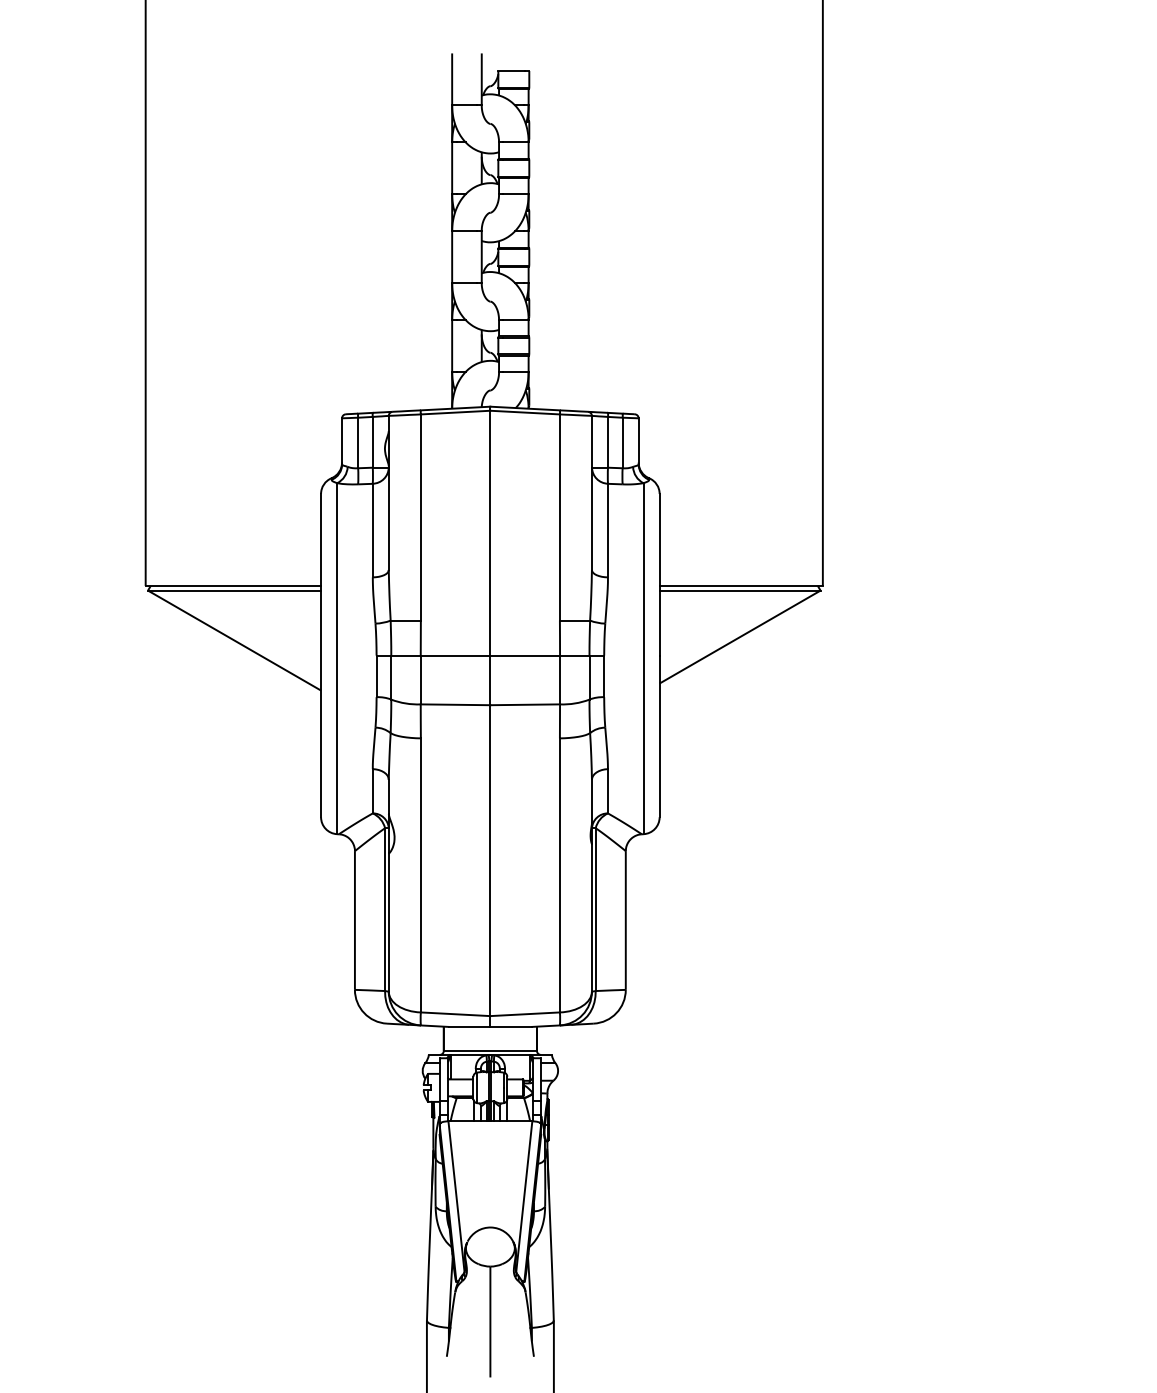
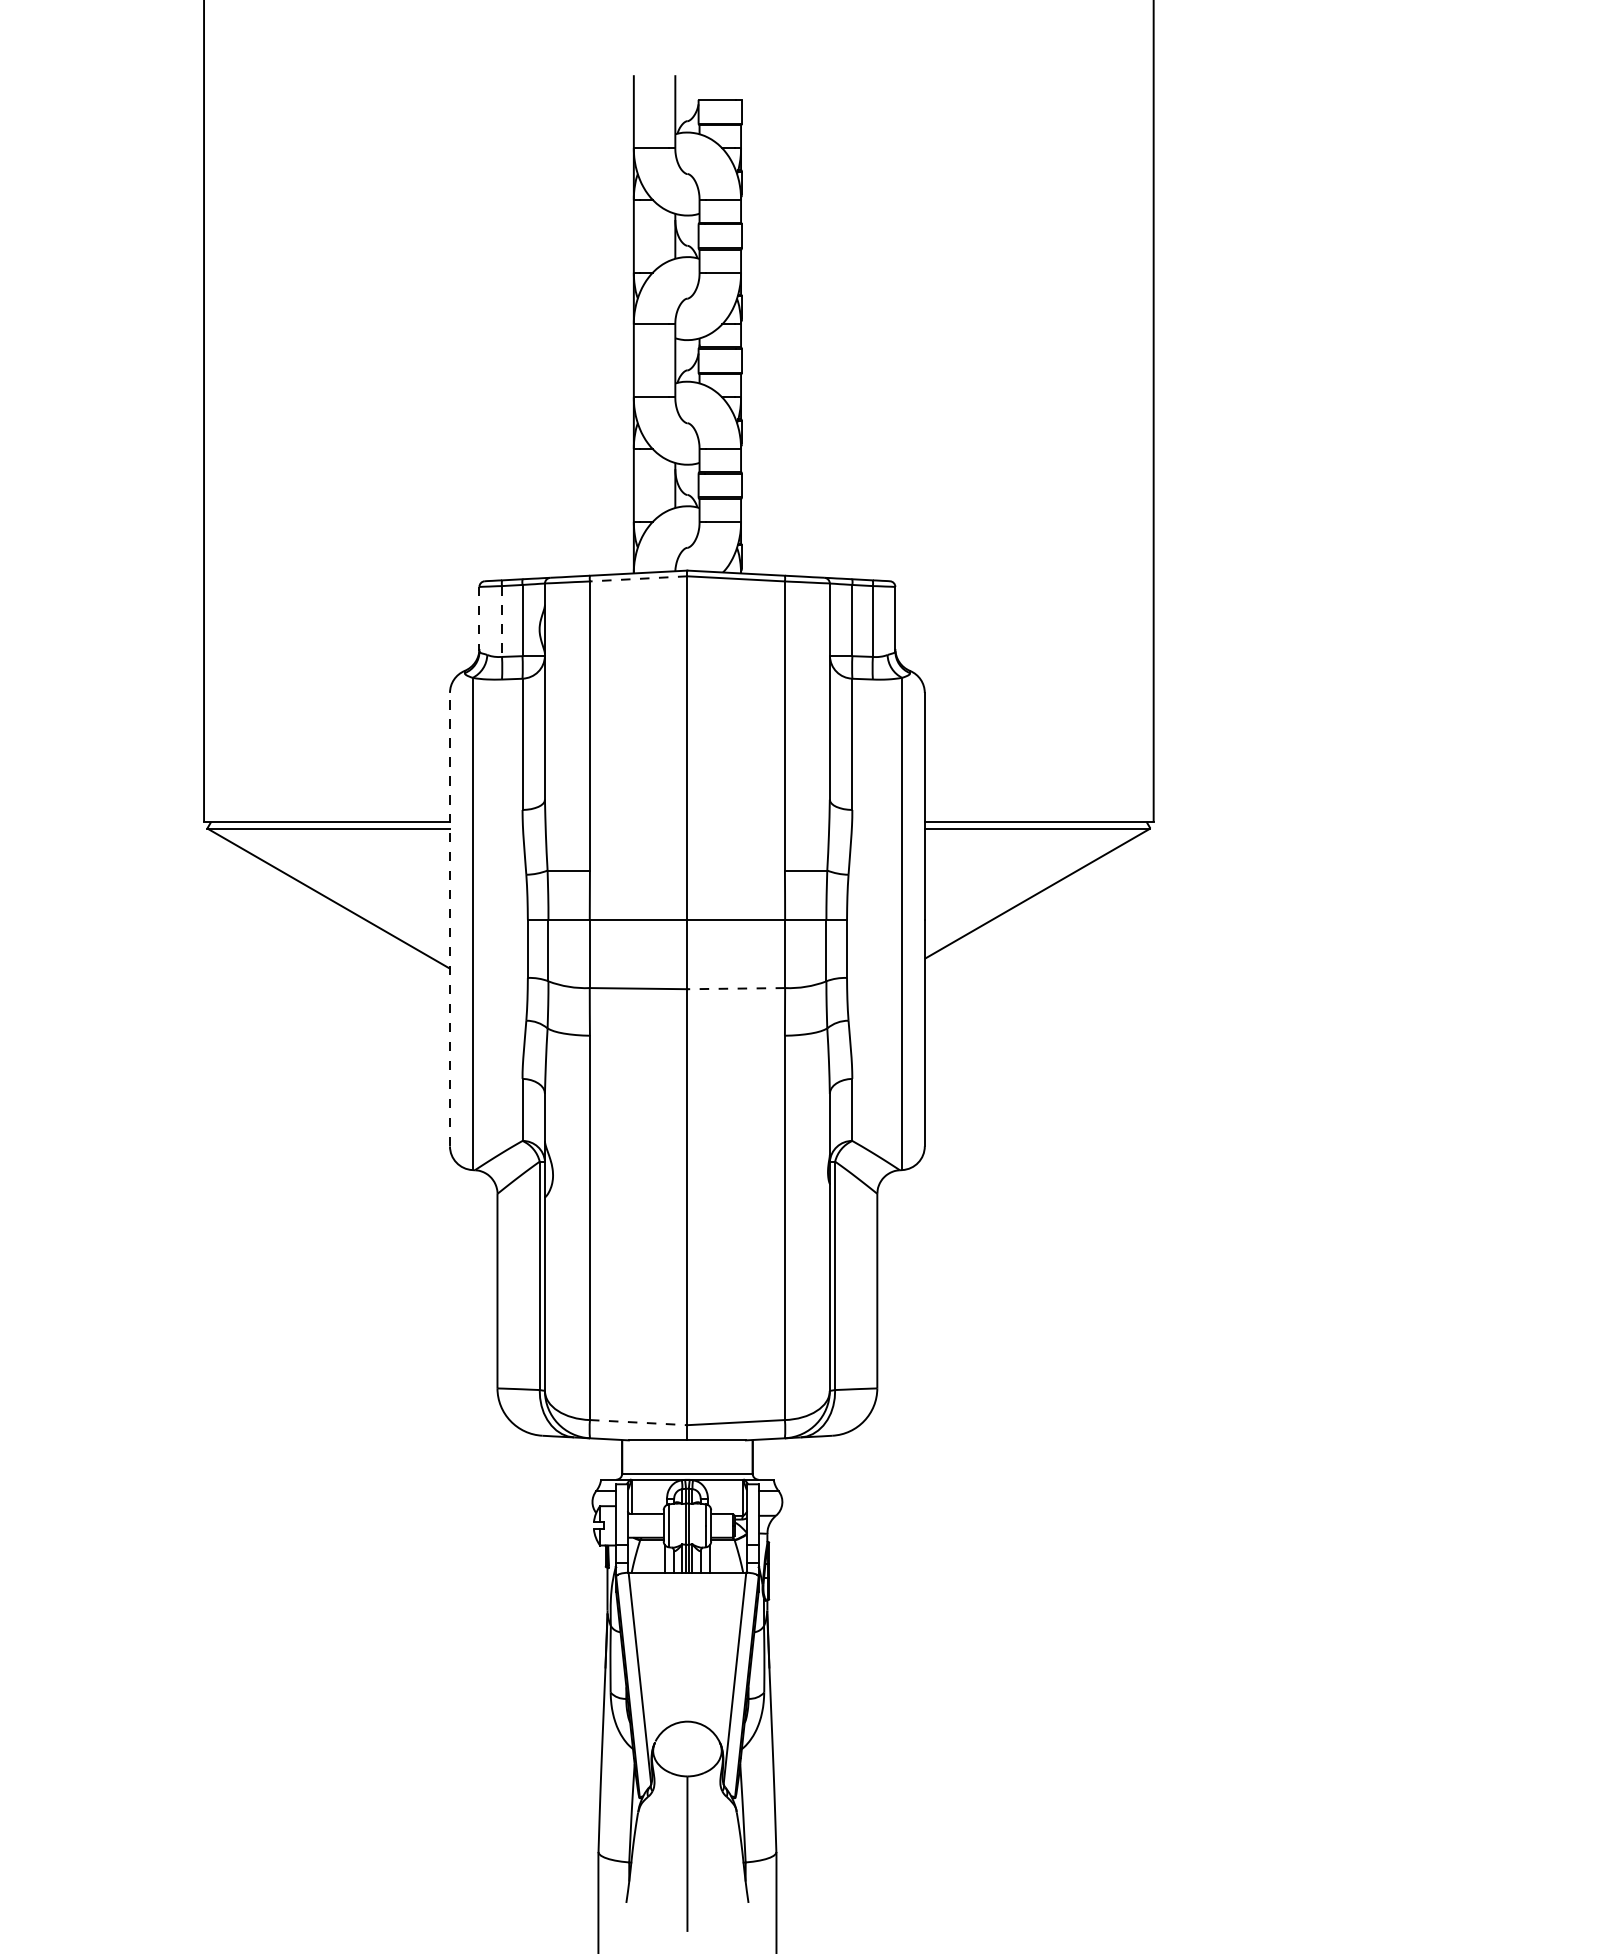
line: (455, 412) -> (638, 578), solid -> dashed
line: (342, 441) -> (479, 619), solid -> dashed
line: (357, 443) -> (501, 622), solid -> dashed
line: (321, 655) -> (450, 919), solid -> dashed
line: (525, 704) -> (736, 988), solid -> dashed
line: (455, 1014) -> (638, 1422), solid -> dashed

